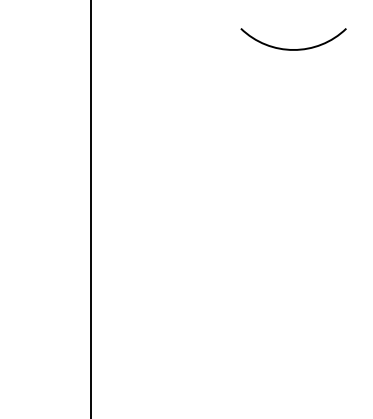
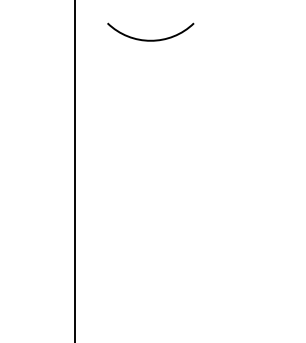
arc: (293, 48) -> (150, 39), moved

